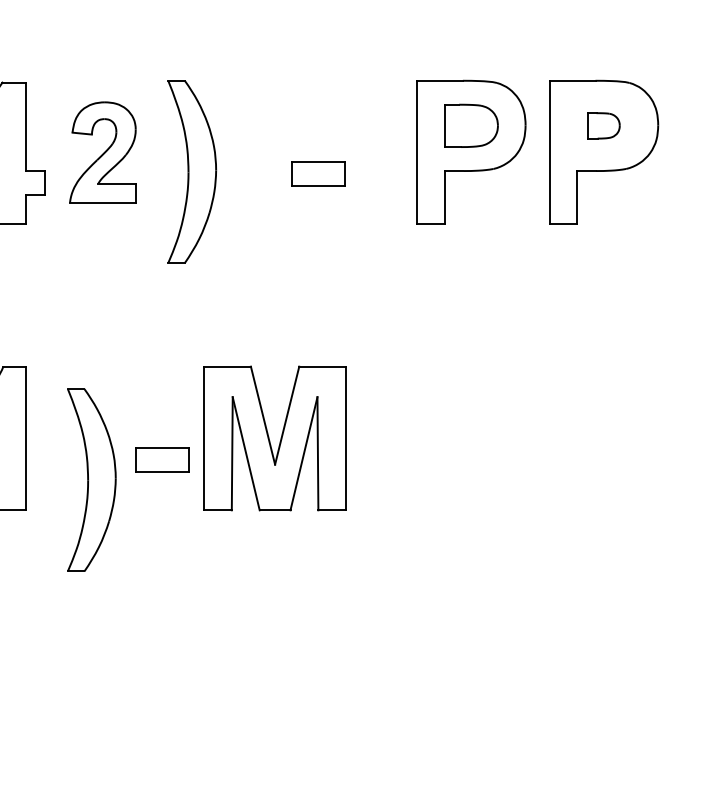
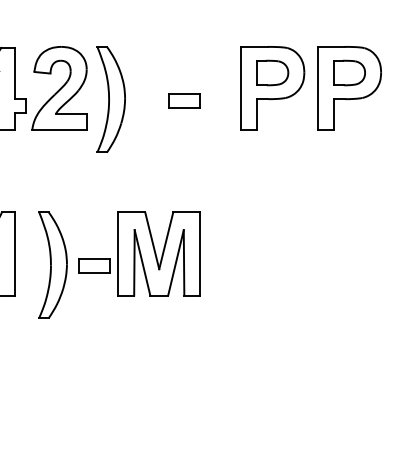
part: (603, 124) -> (349, 72), size x1.67
part: (102, 152) -> (59, 88), size x1.43
part: (90, 478) -> (52, 264), moved

